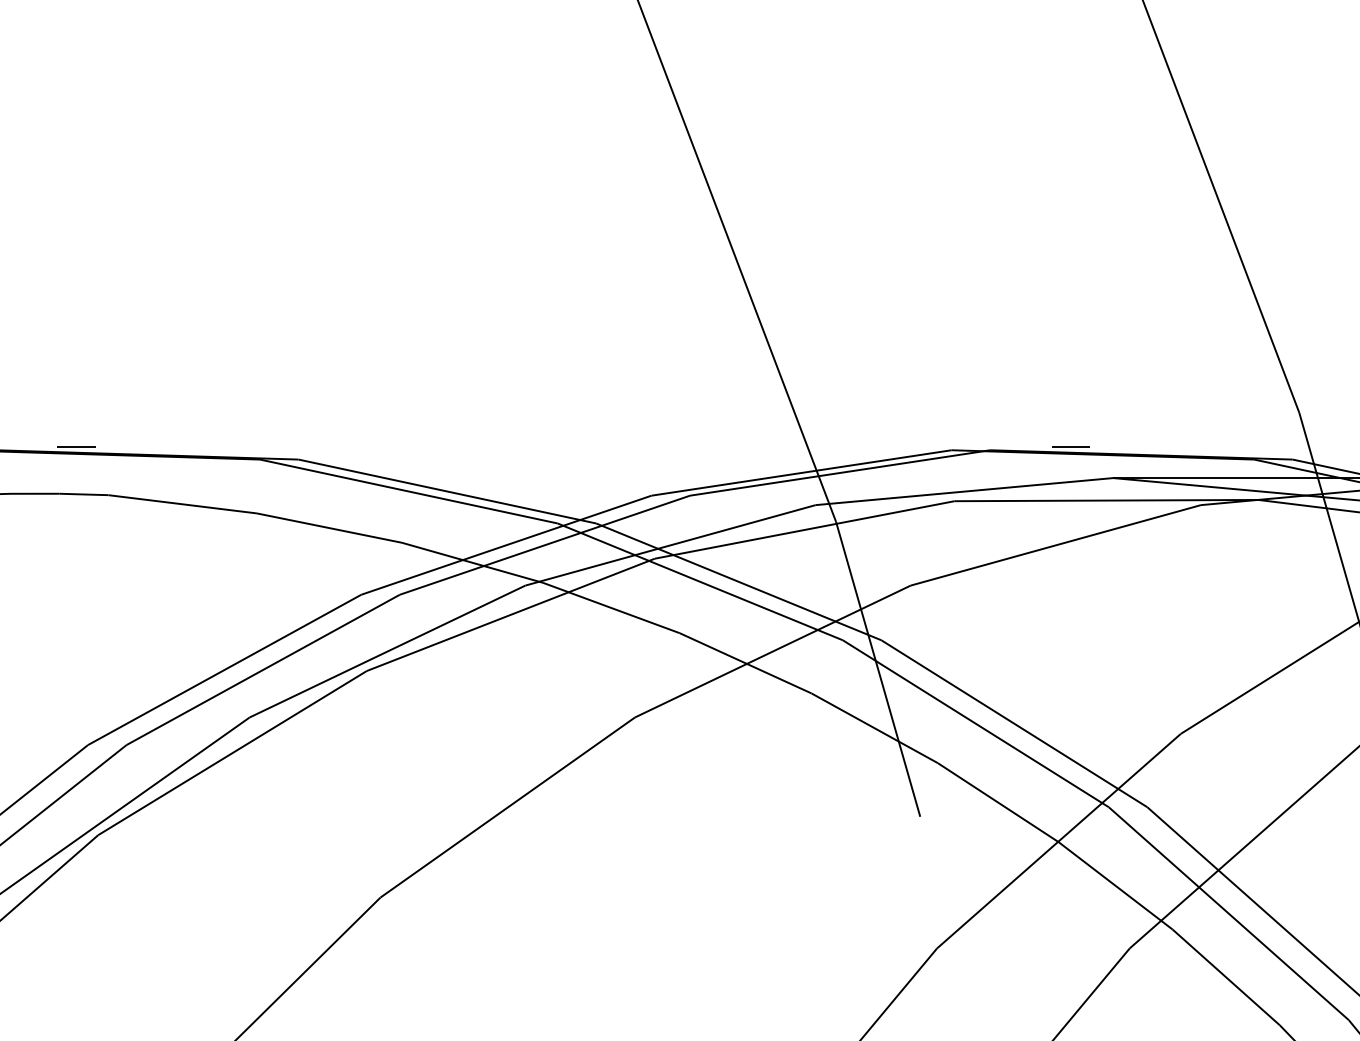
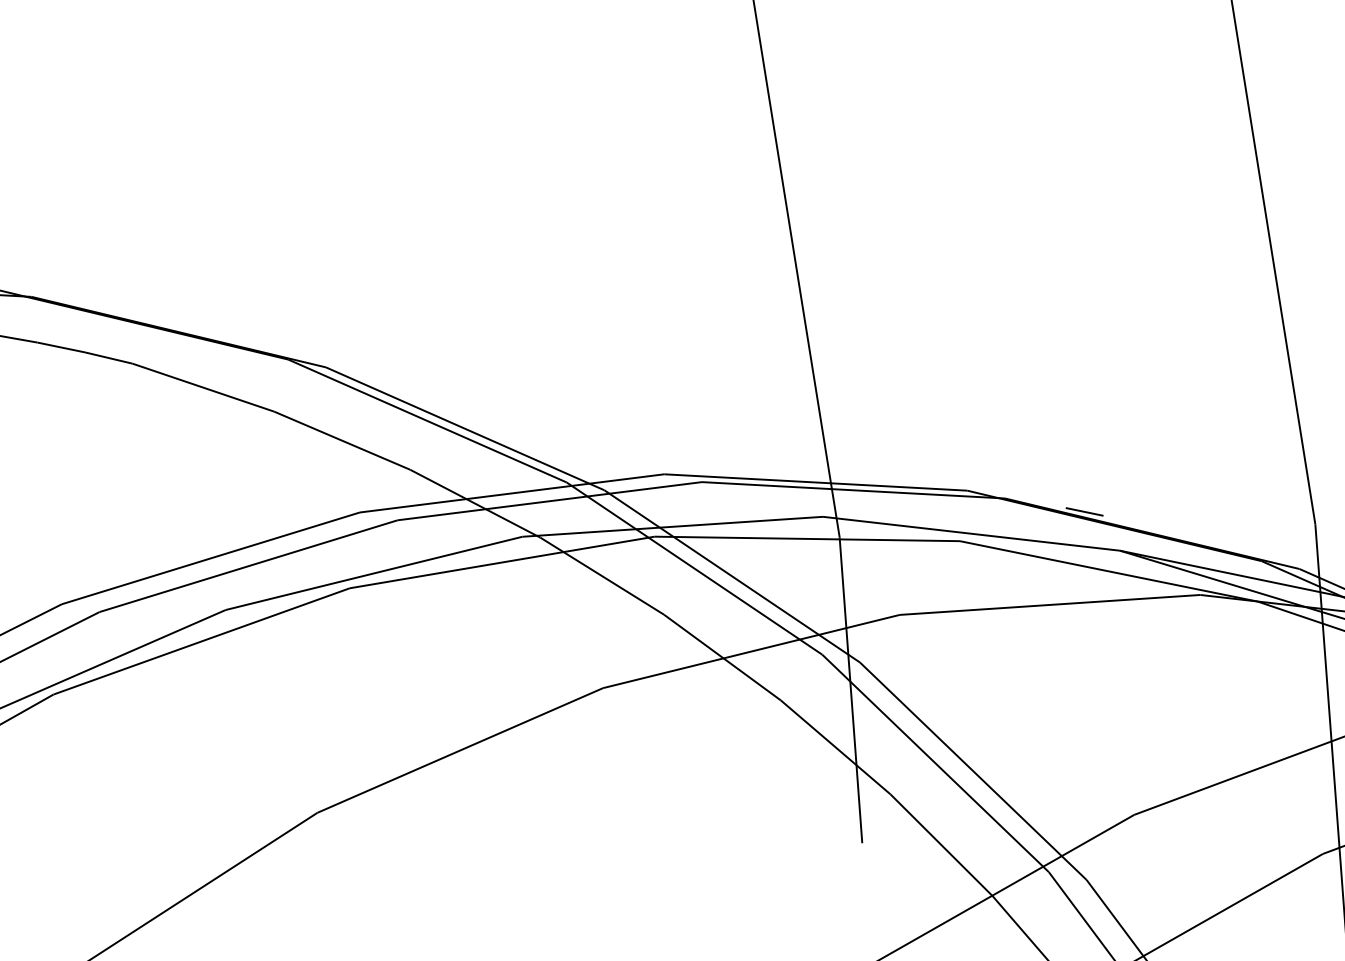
line: (76, 447) -> (110, 310), removed

